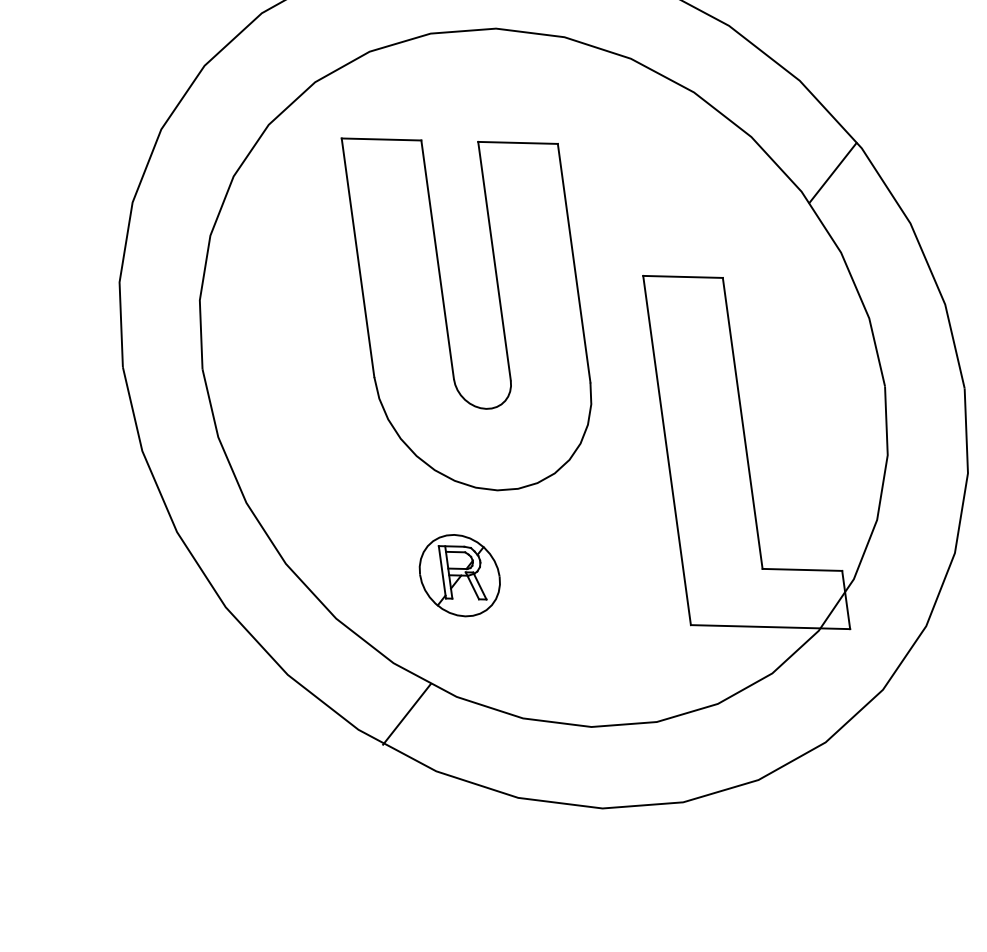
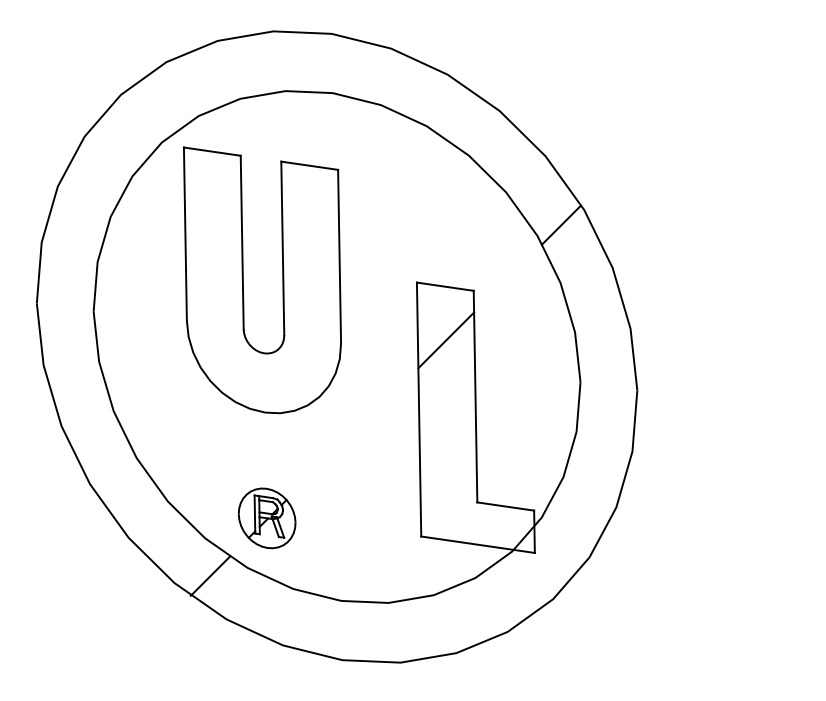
part: (445, 311) -> (243, 280), moved
line: (693, 350) -> (446, 340), added
part: (458, 575) -> (266, 518), moved

